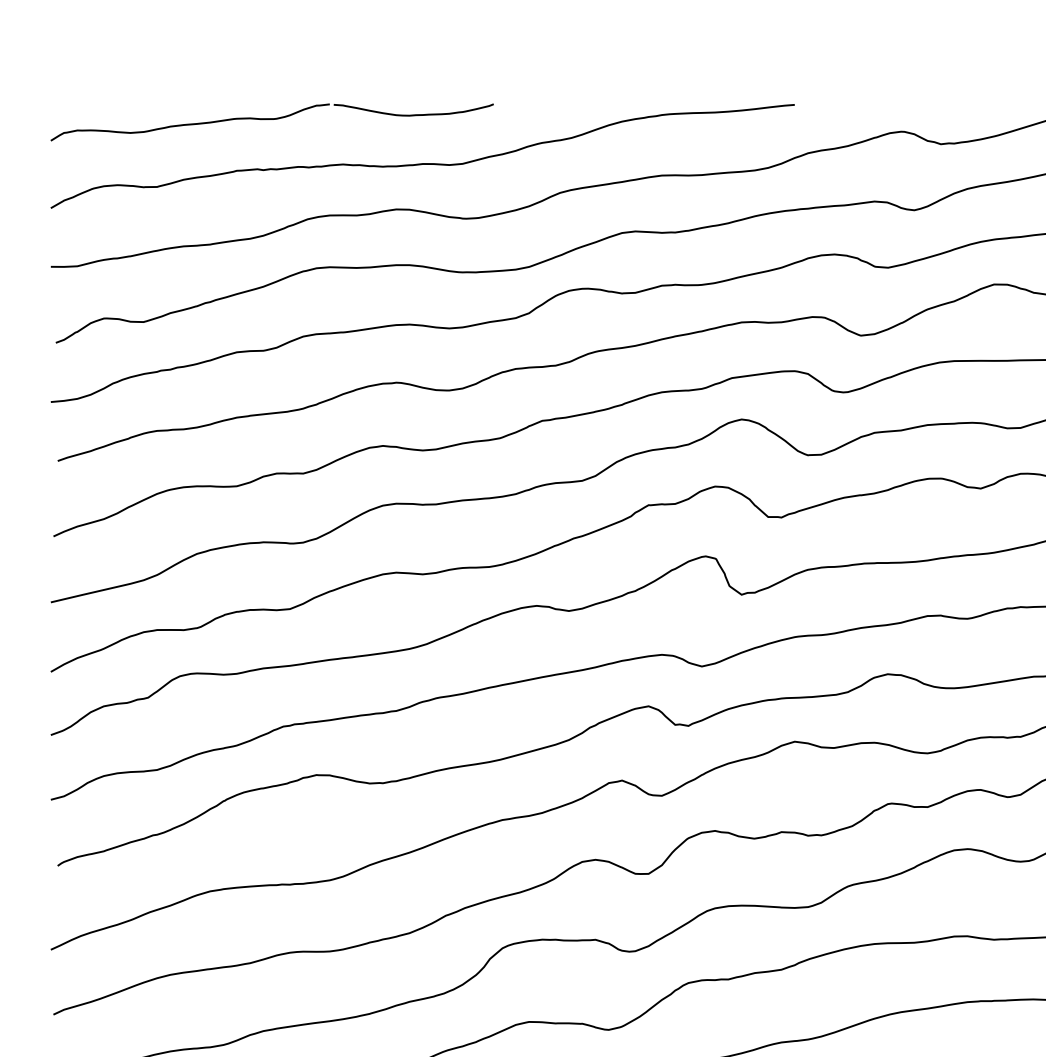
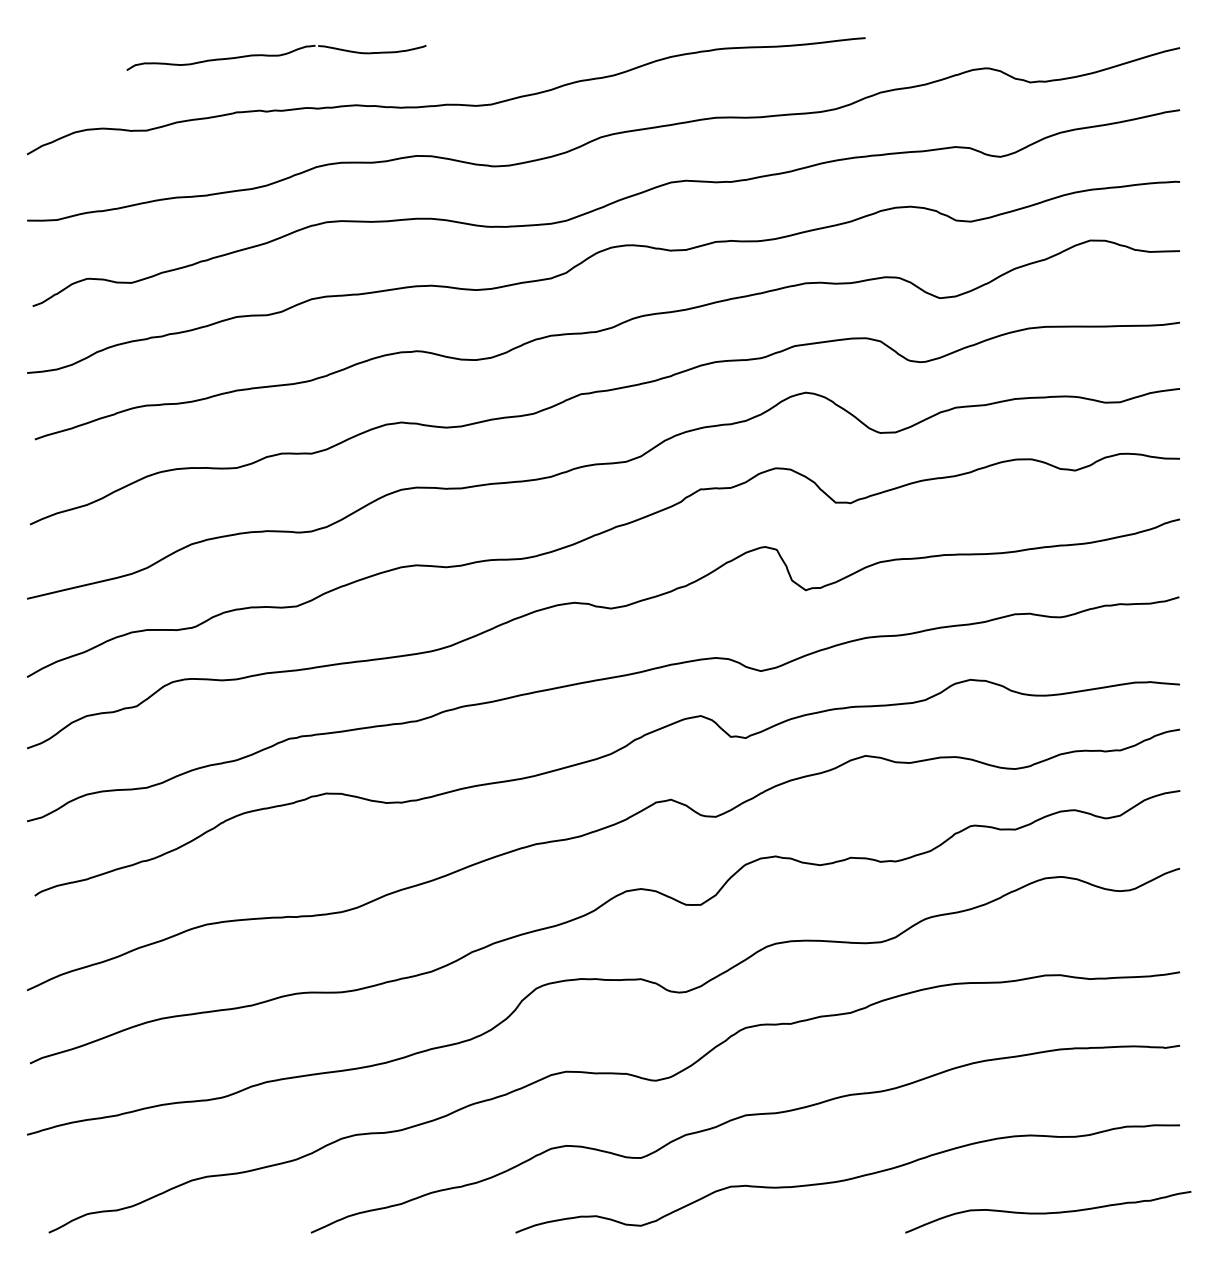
part: (272, 122) -> (276, 57), size x0.6

